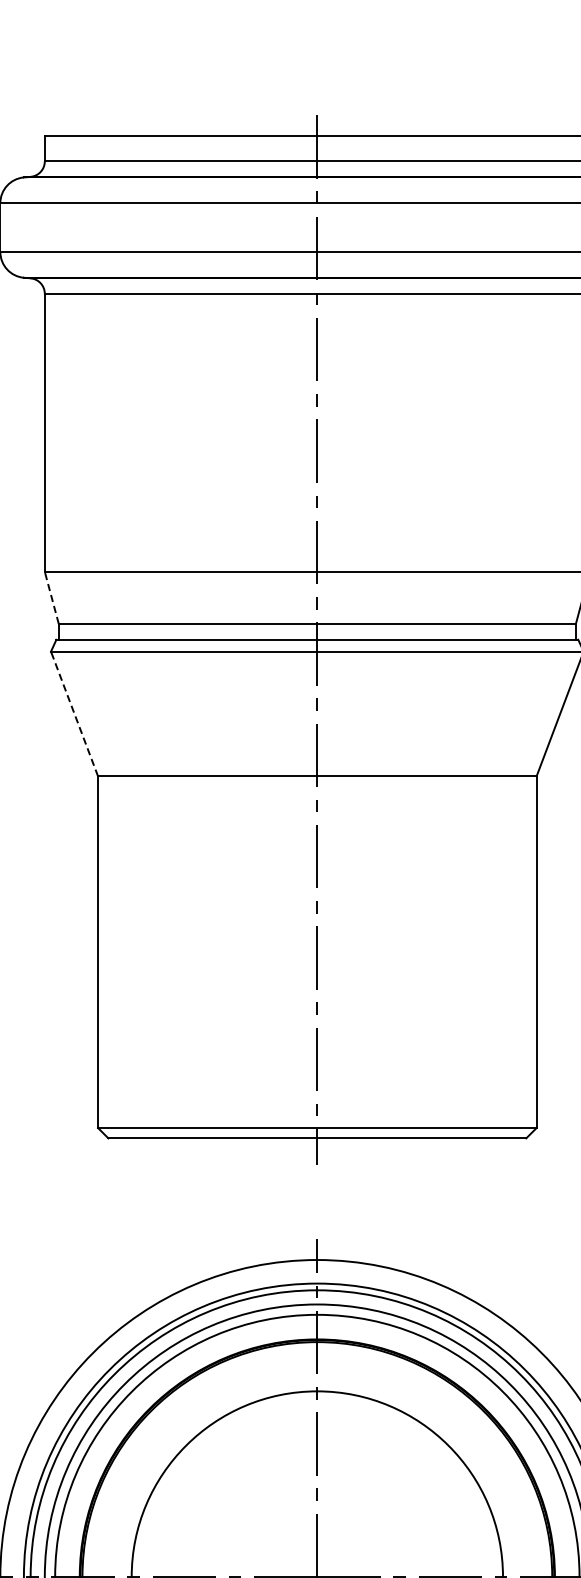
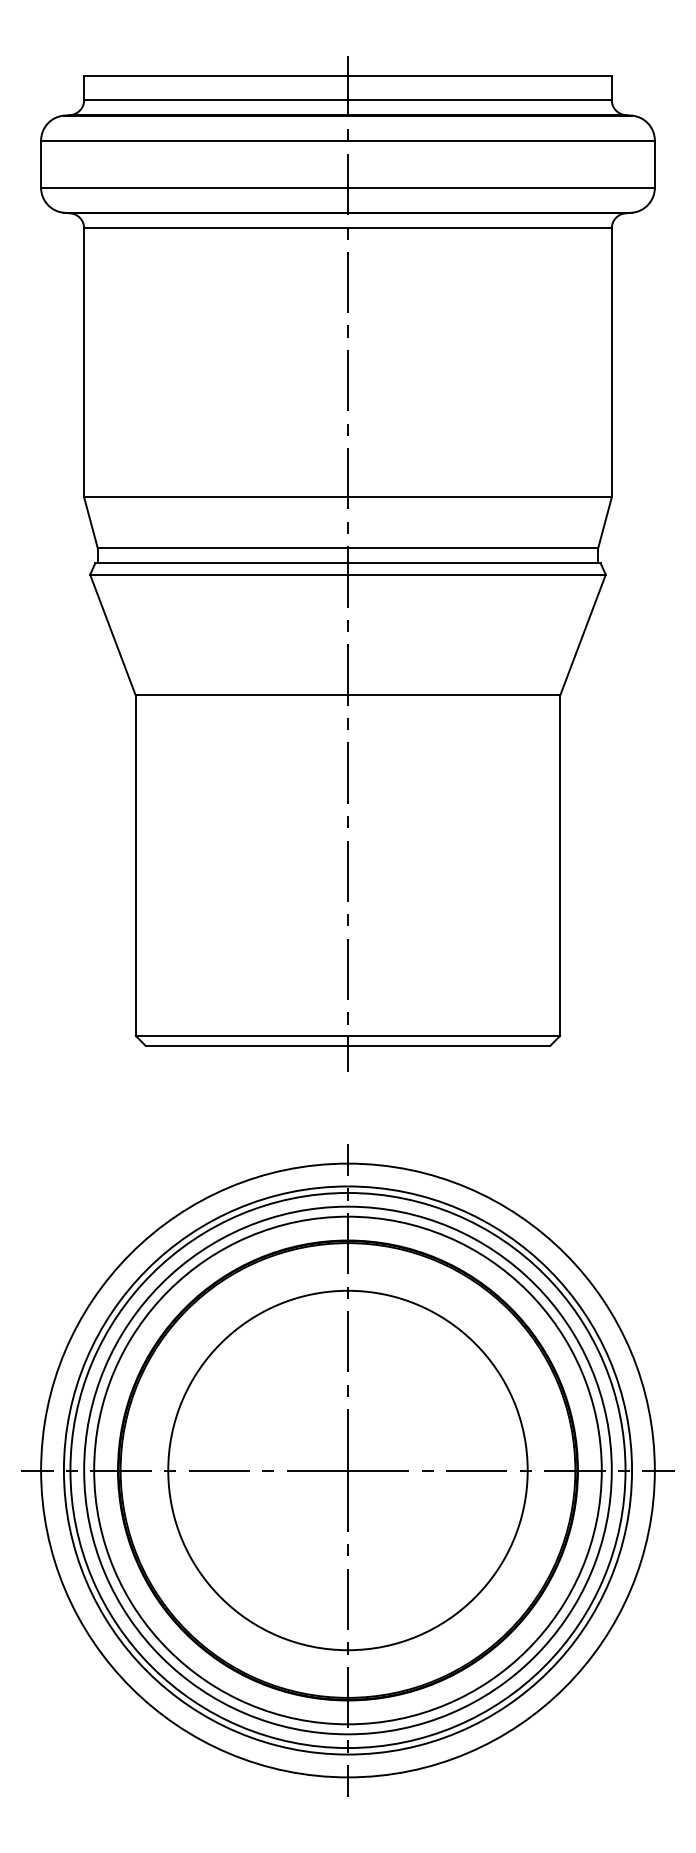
line: (51, 597) -> (90, 522), dashed -> solid
line: (74, 714) -> (112, 635), dashed -> solid

